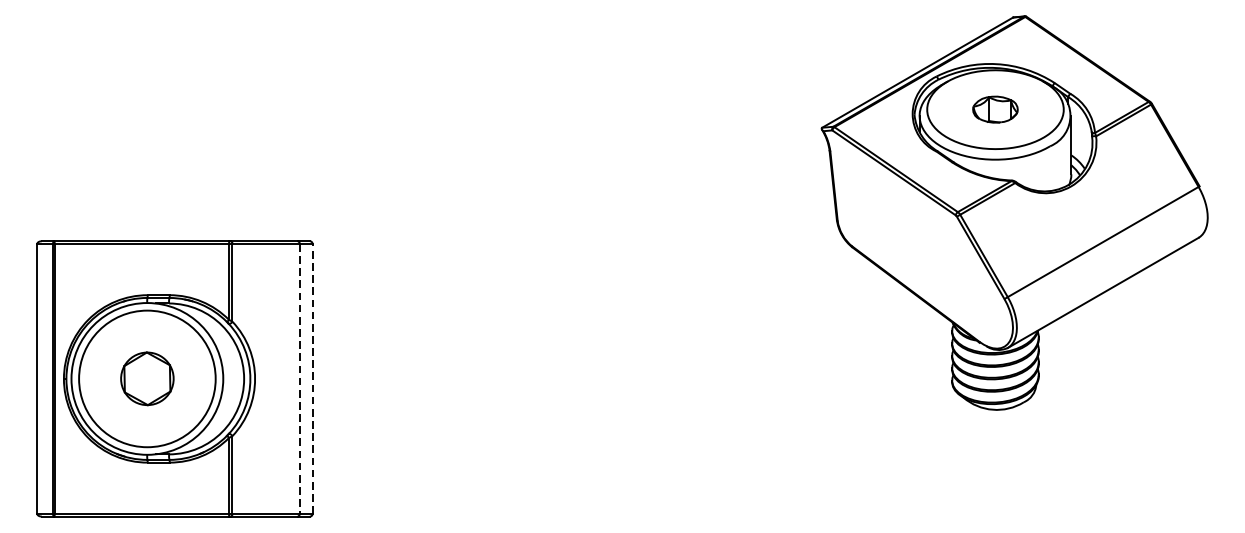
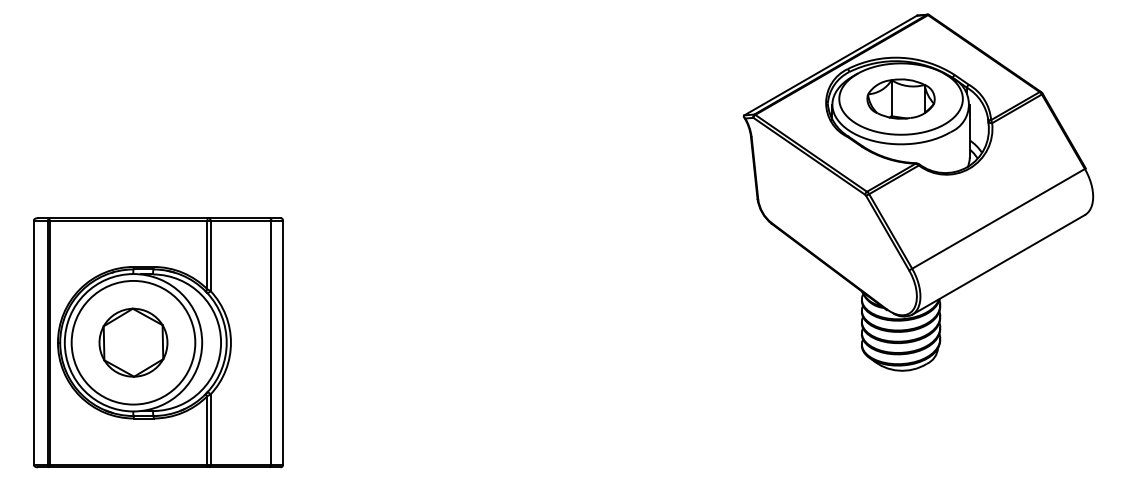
part: (994, 109) -> (900, 98), size x1.67
part: (147, 378) -> (133, 342), size x1.43
line: (313, 378) -> (283, 342), dashed -> solid
line: (299, 379) -> (271, 343), dashed -> solid

